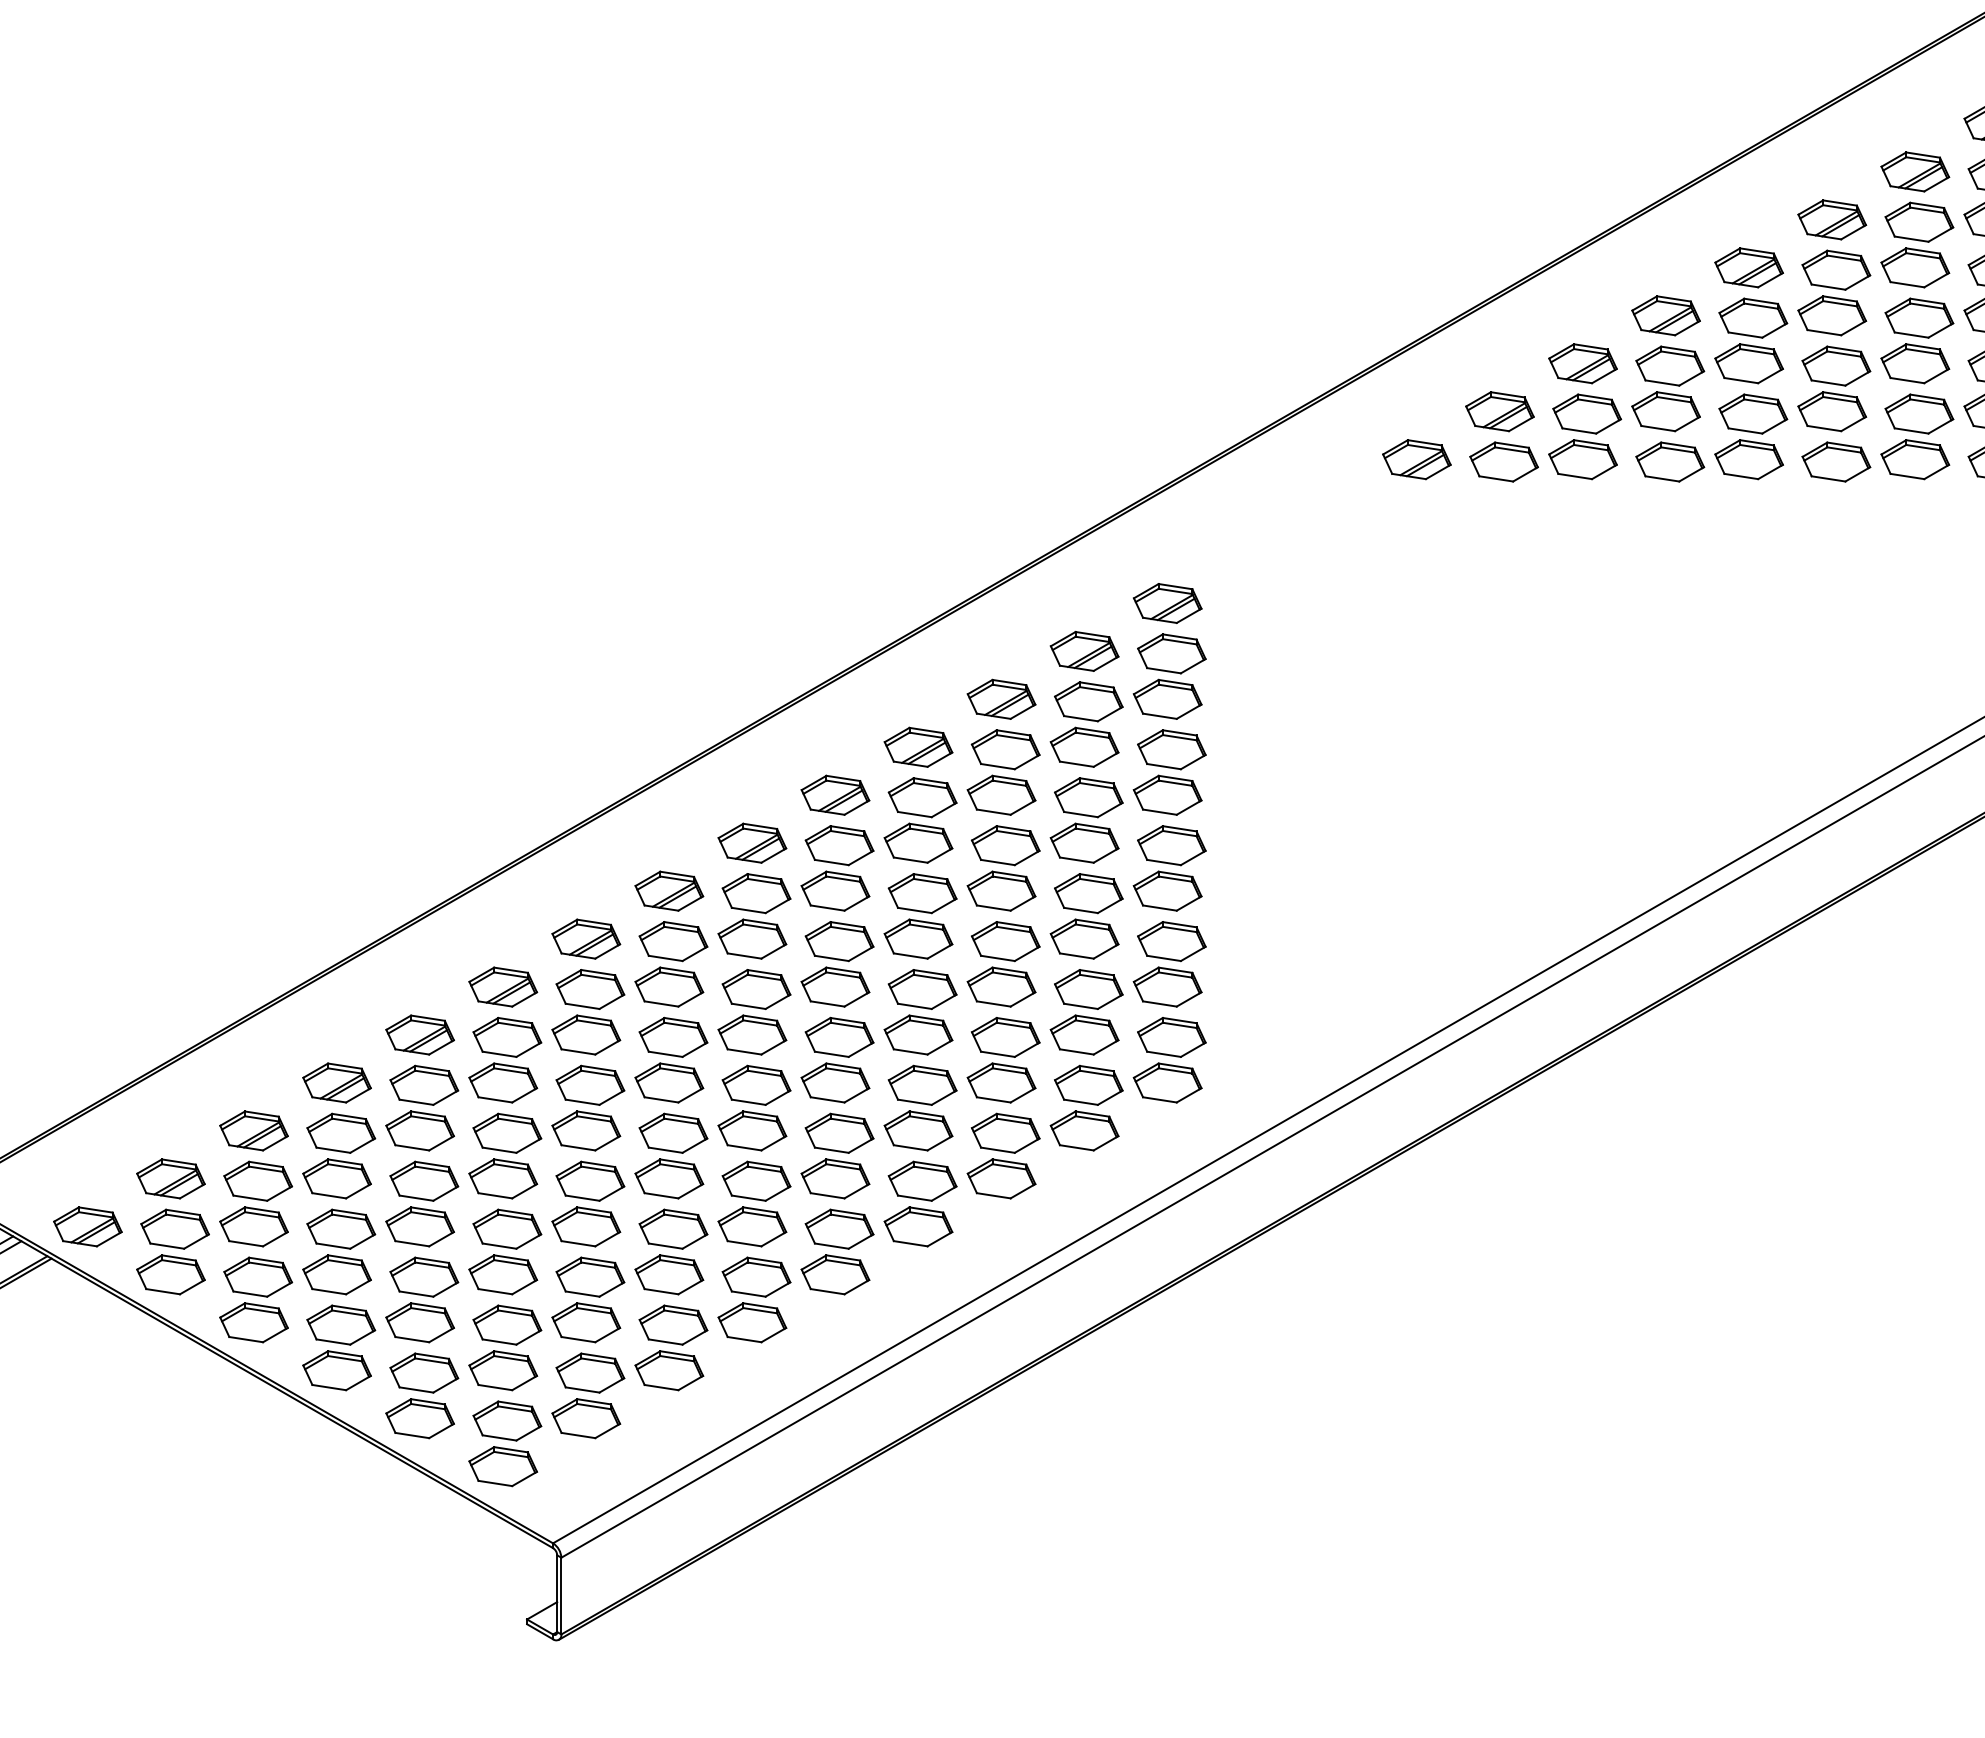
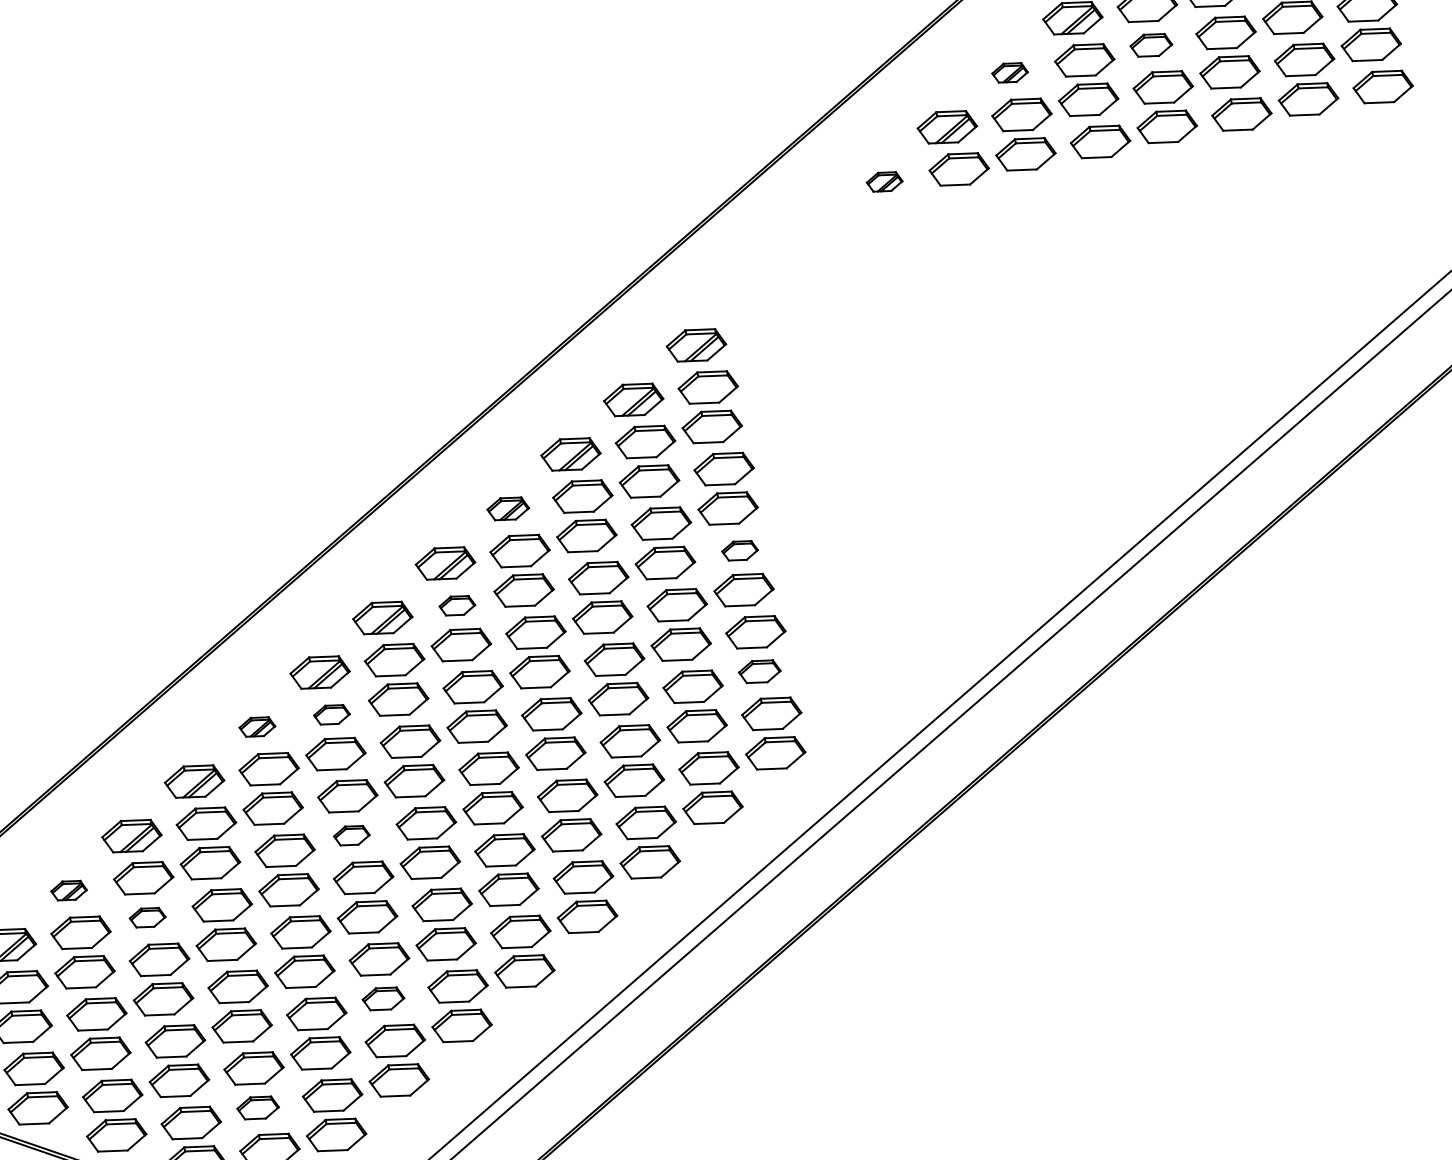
part: (1582, 363) -> (1009, 72), size x0.6
part: (1748, 363) -> (1150, 45), size x0.7
part: (1416, 459) -> (884, 181), size x0.6
part: (918, 746) -> (508, 508), size x0.7
part: (839, 845) -> (457, 605), size x0.6
part: (1171, 845) -> (739, 550), size x0.6
part: (586, 938) -> (257, 726), size x0.6
part: (673, 941) -> (331, 714), size x0.6
part: (1167, 986) -> (759, 671), size x0.7
part: (336, 1082) -> (68, 890), size x0.6
part: (669, 1082) -> (351, 835), size x0.6
part: (419, 1130) -> (147, 917), size x0.6
part: (669, 1274) -> (383, 998), size x0.7
part: (503, 1370) -> (258, 1107), size x0.7

